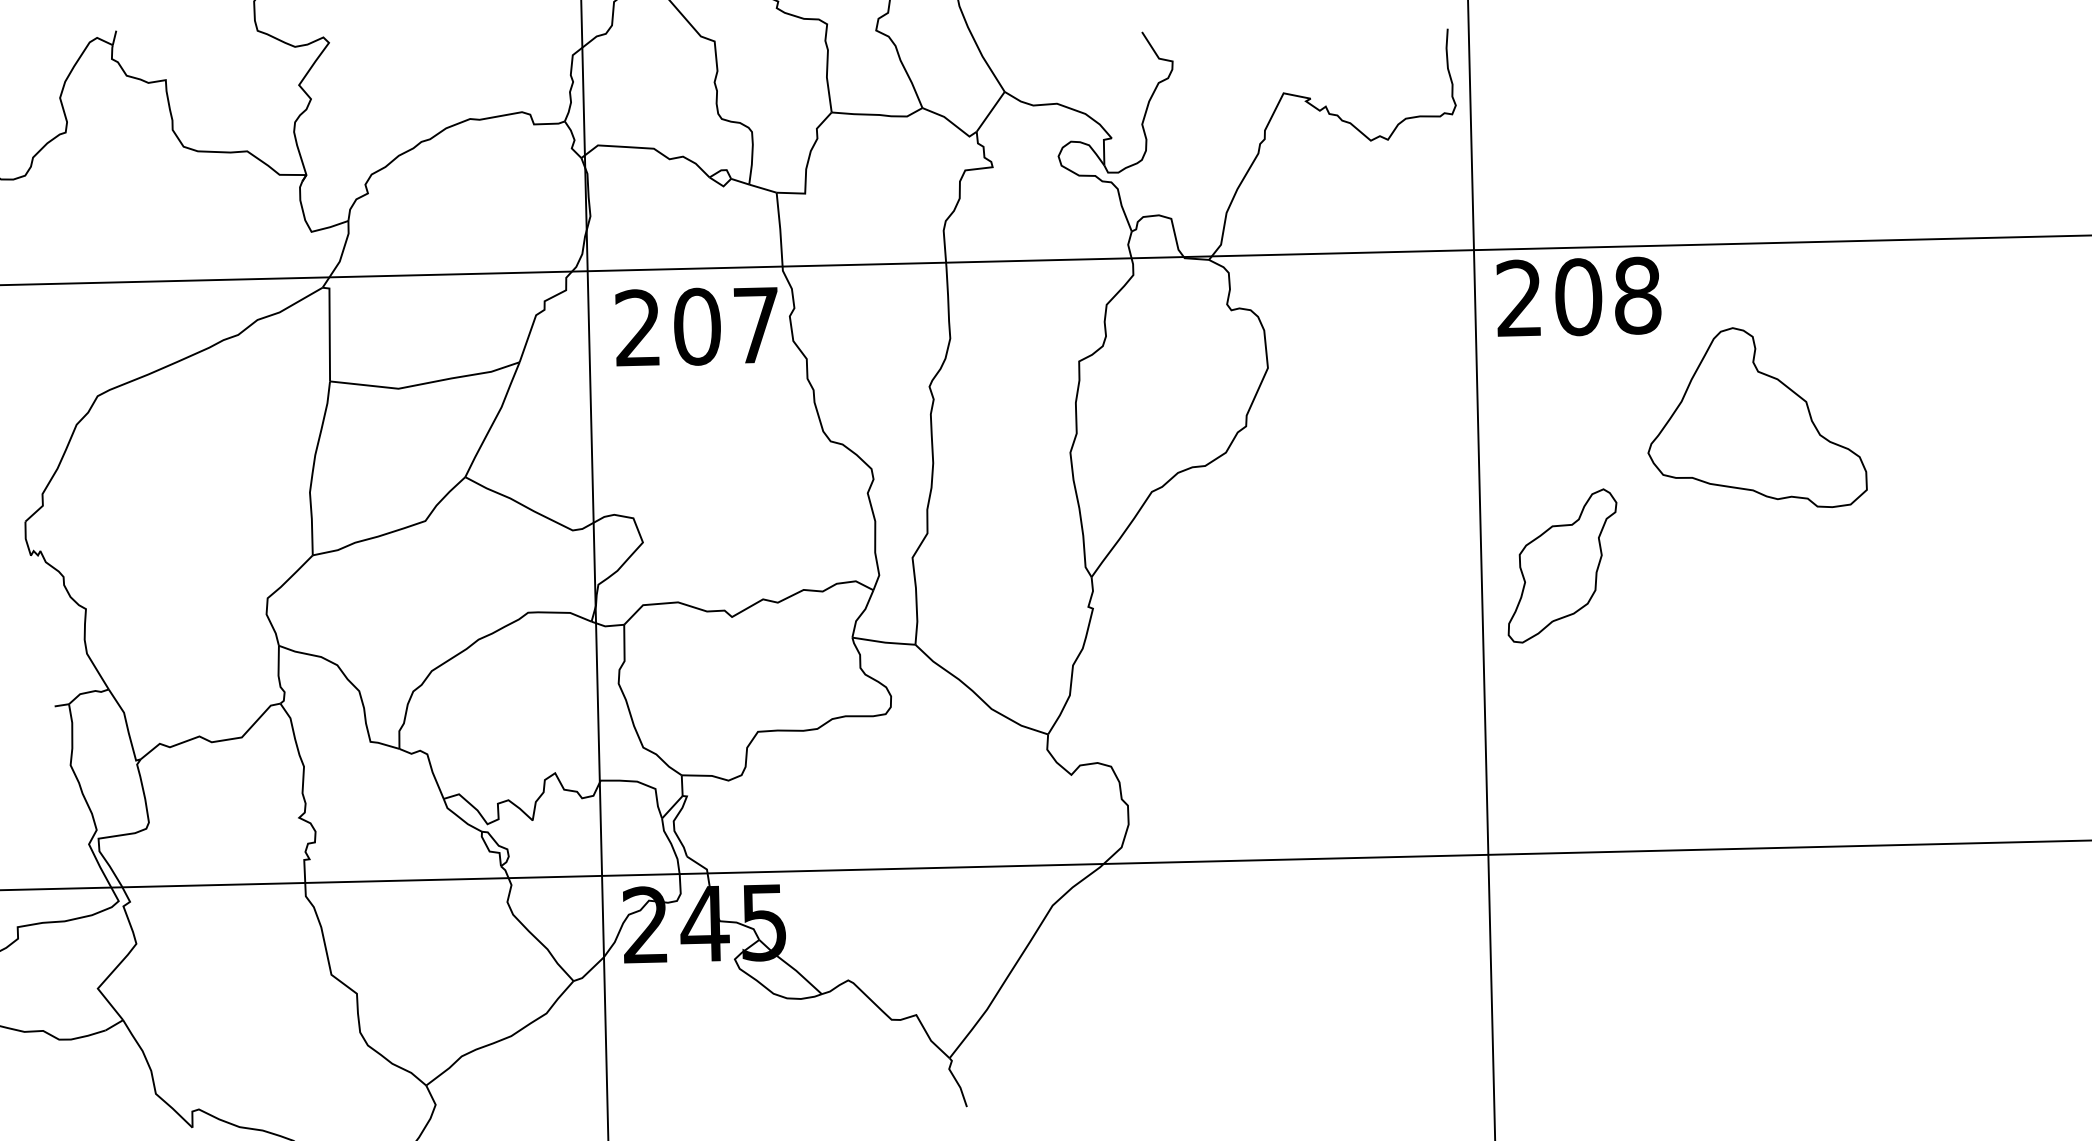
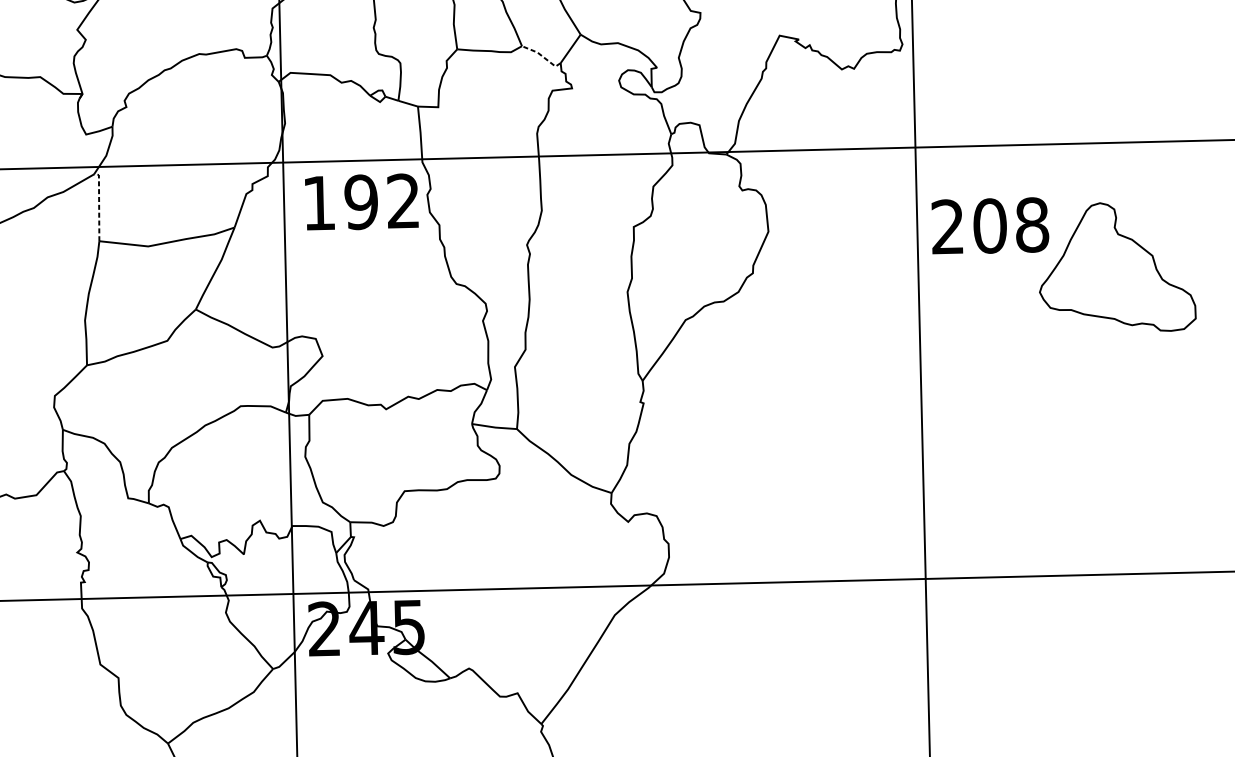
line: (951, 122) -> (542, 56), solid -> dashed
text: (1578, 296) -> (990, 225), moved
text: (696, 326) -> (360, 202), 207 -> 192
line: (329, 330) -> (98, 204), solid -> dashed
part: (1562, 565) -> (978, 372), removed

